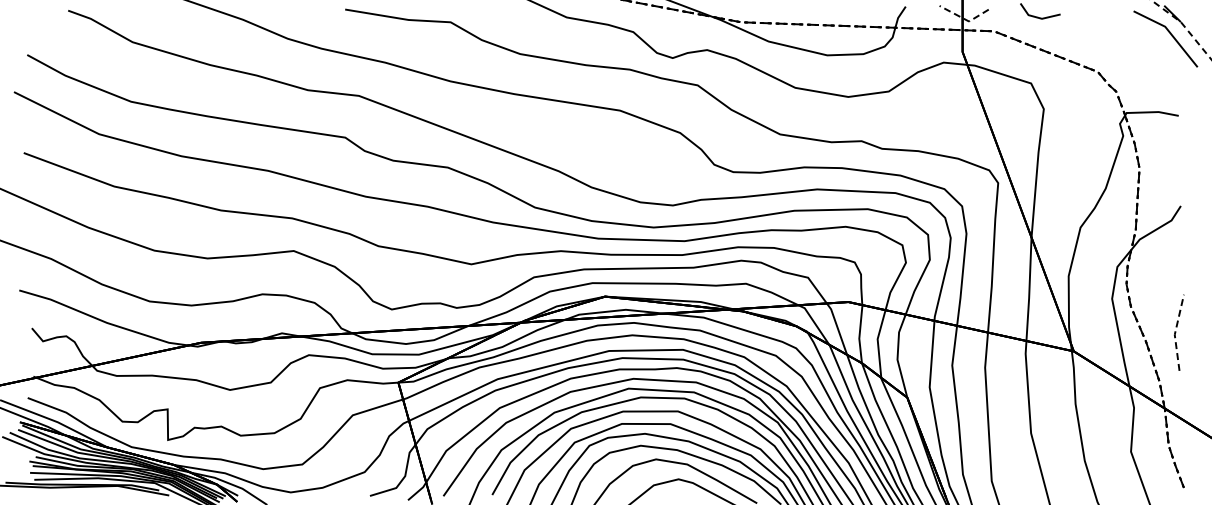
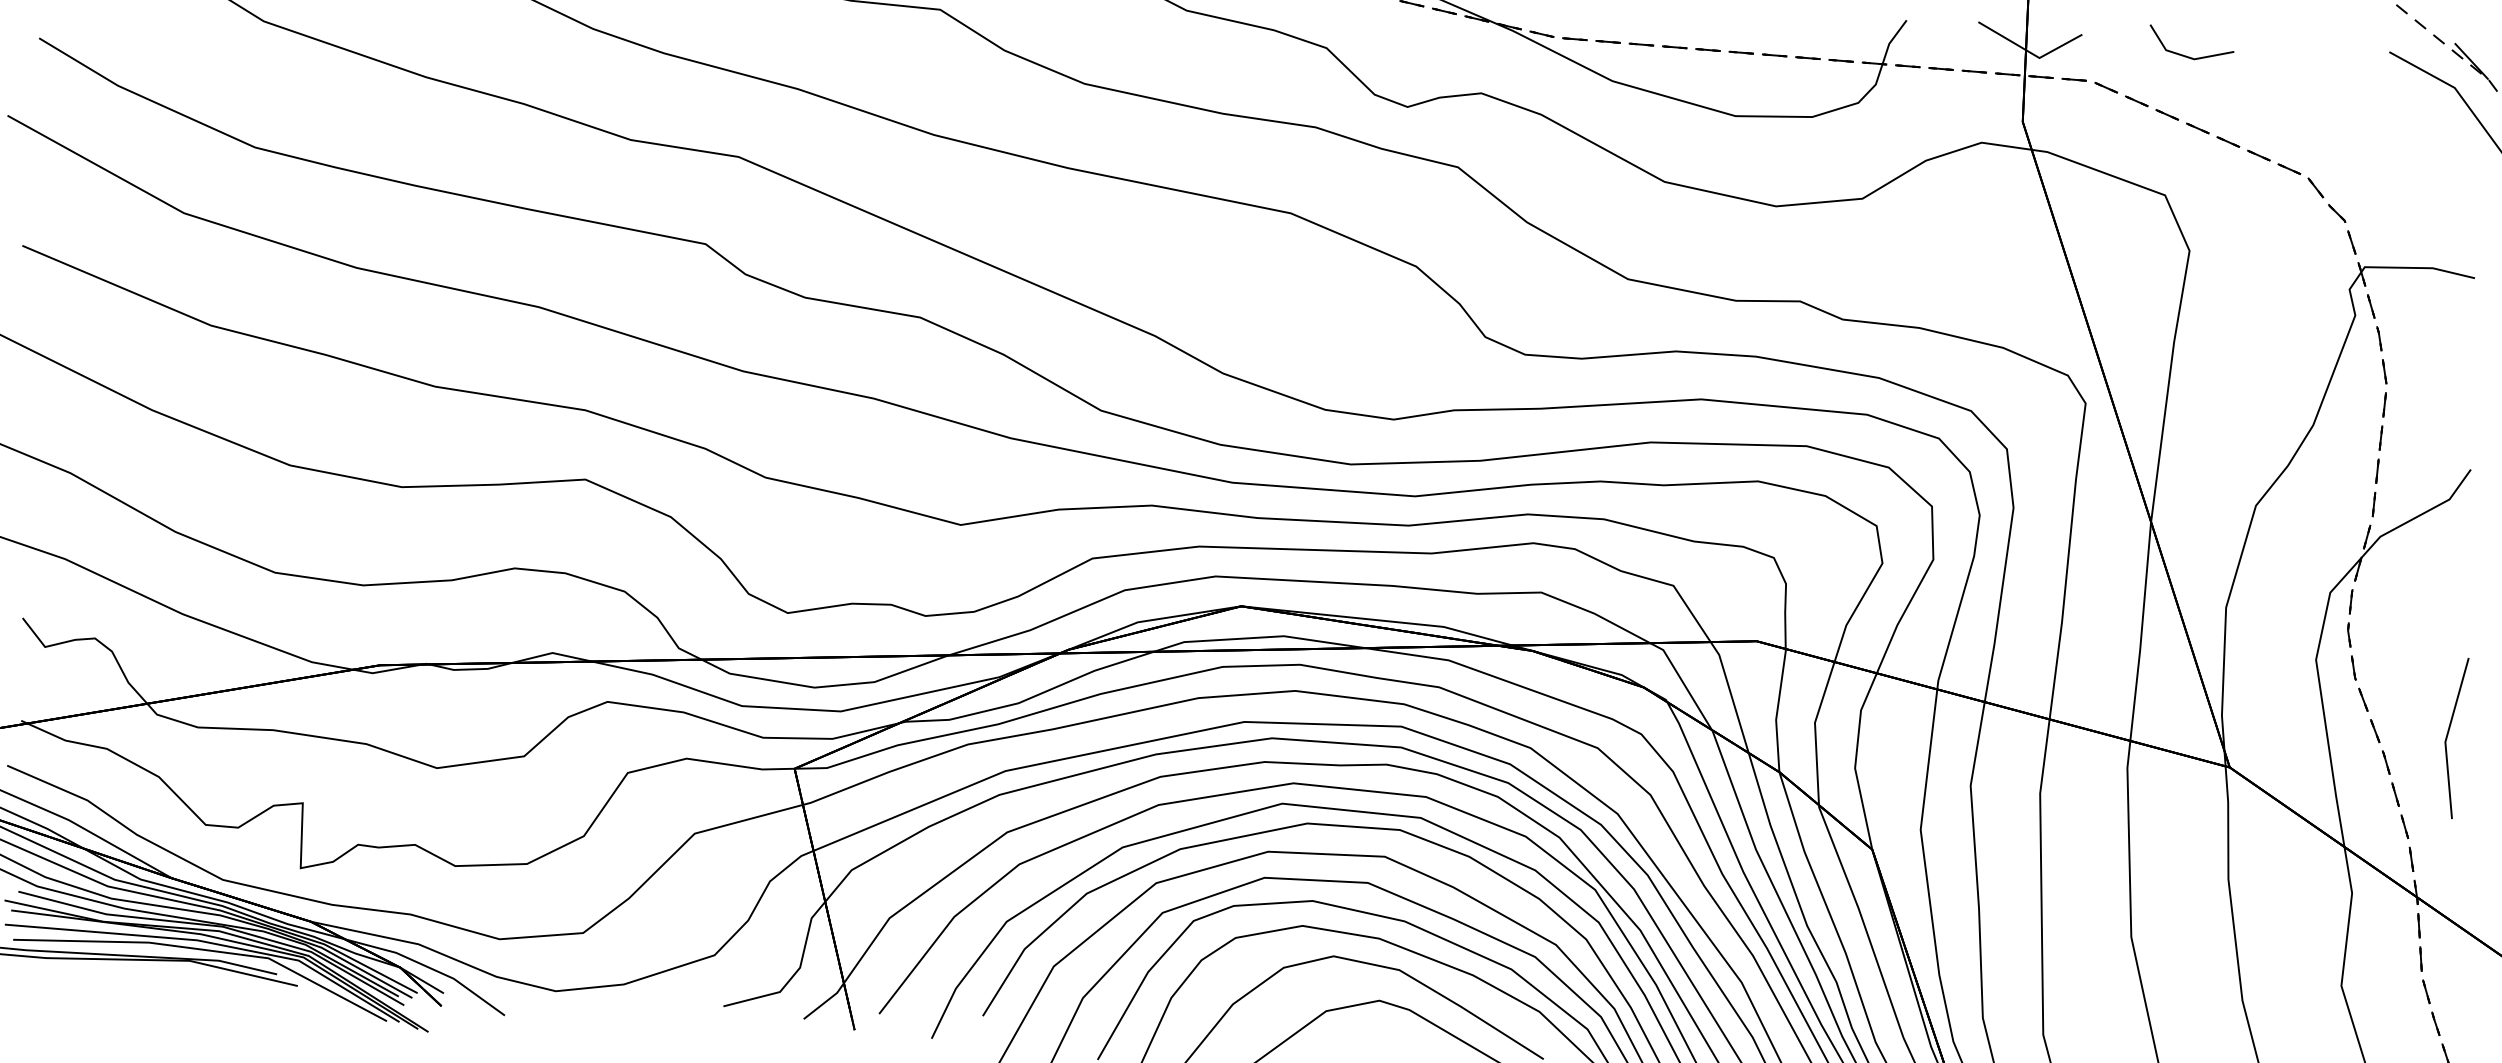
line: (964, 19) -> (2029, 53), dashed -> solid
line: (1175, 332) -> (2447, 737), dashed -> solid

